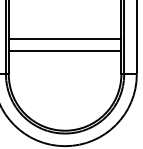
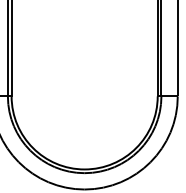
line: (64, 38) -> (83, 49), removed
line: (64, 51) -> (83, 66), removed

